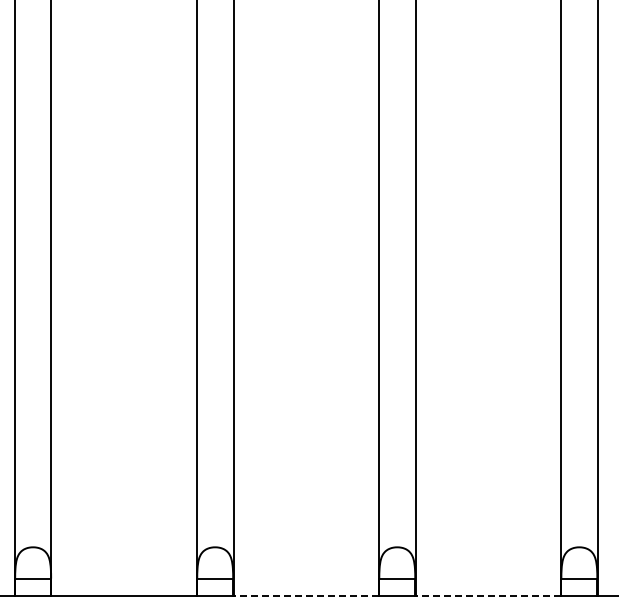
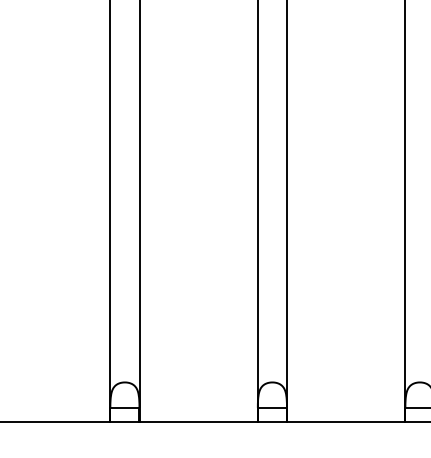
line: (306, 596) -> (198, 422), dashed -> solid
line: (488, 596) -> (346, 422), dashed -> solid

